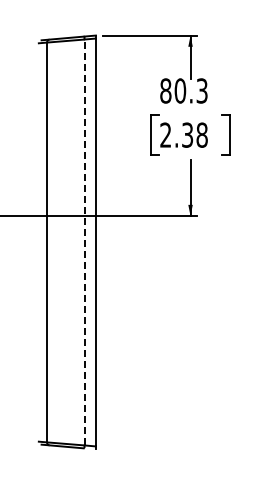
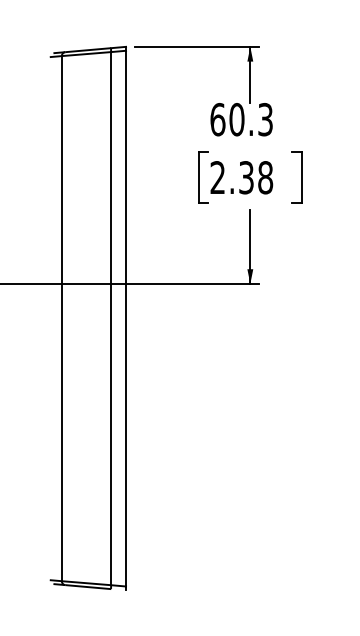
text: (165, 90) -> (217, 119), 80.3 -> 60.3
line: (84, 242) -> (111, 318), dashed -> solid

